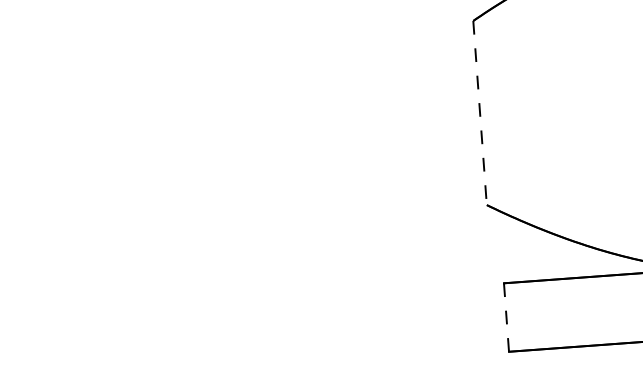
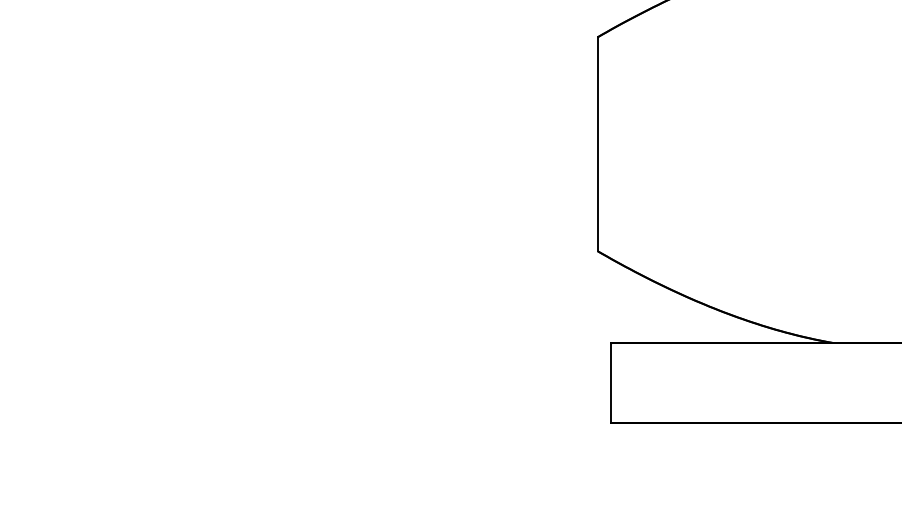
line: (479, 113) -> (597, 144), dashed -> solid
line: (506, 317) -> (610, 382), dashed -> solid

